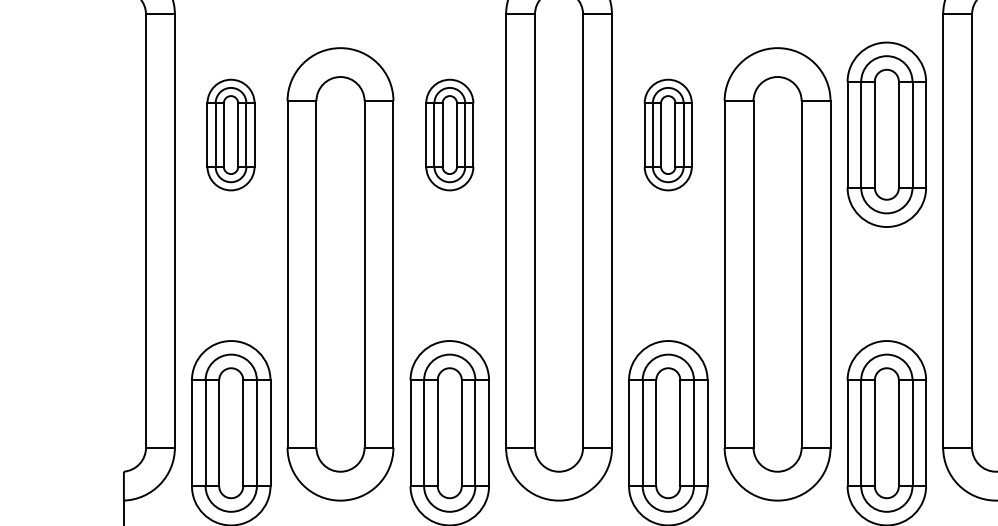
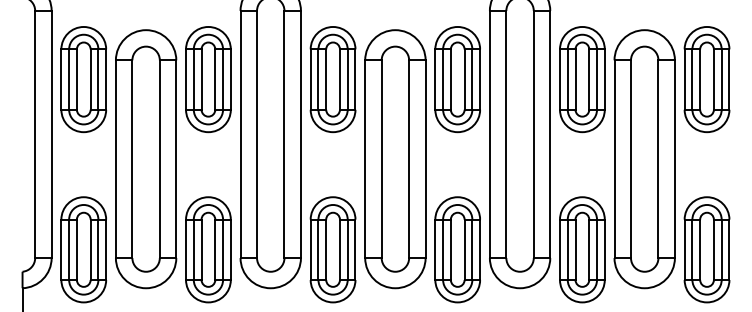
part: (230, 134) -> (83, 79), size x1.67
part: (449, 134) -> (208, 79), size x1.67
part: (667, 134) -> (332, 79), size x1.67

